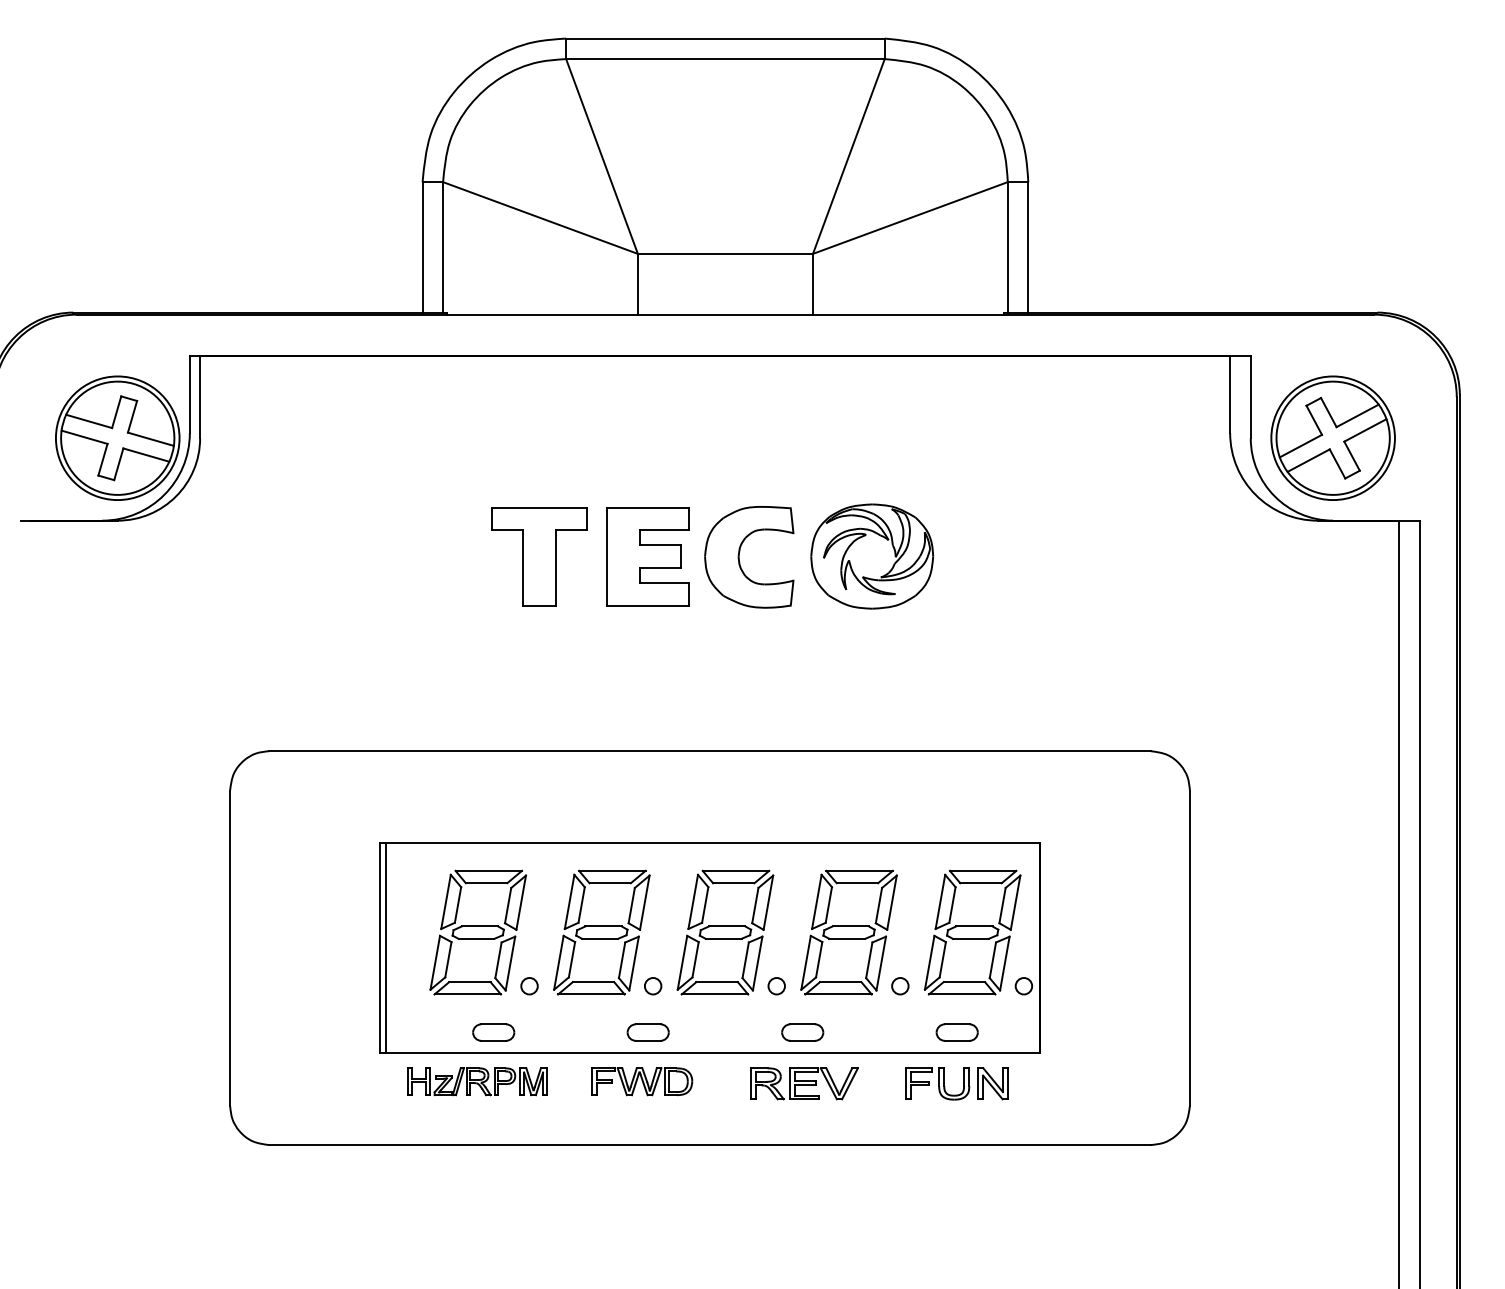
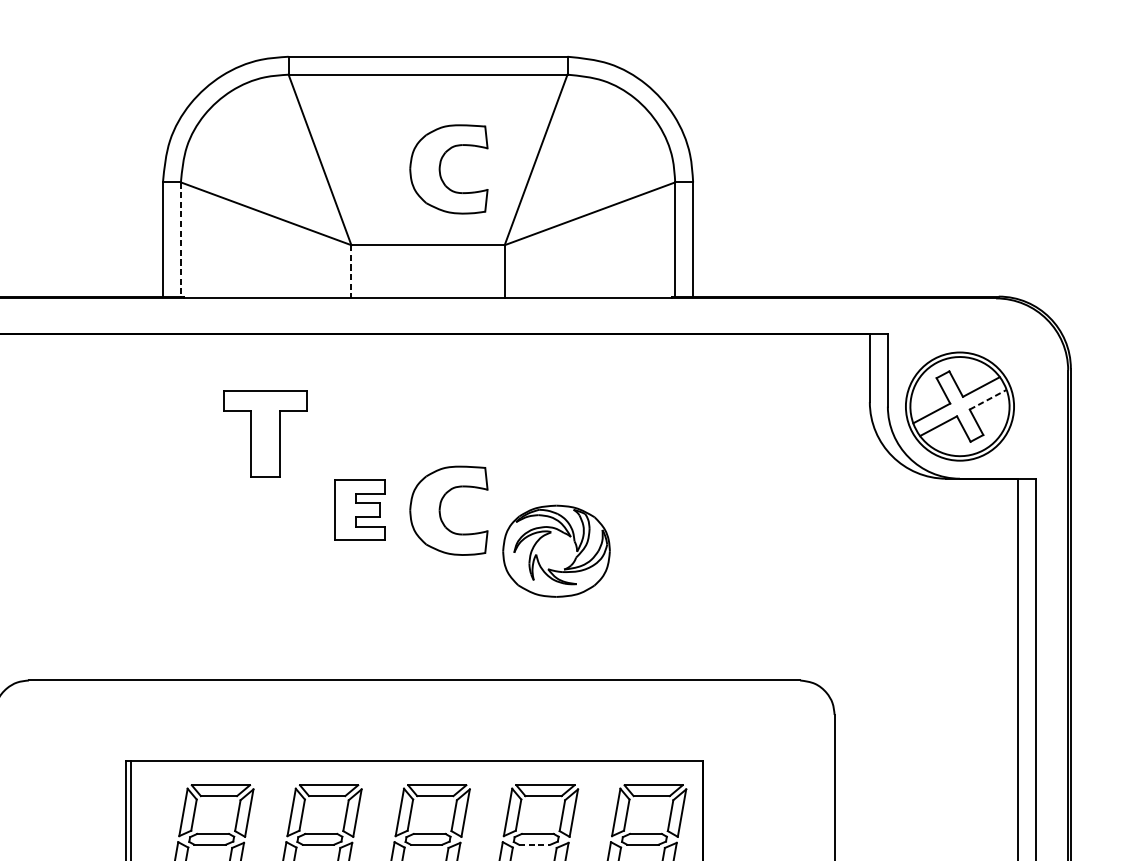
part: (739, 167) -> (440, 169), added
line: (443, 247) -> (181, 239), solid -> dashed
line: (637, 284) -> (351, 272), solid -> dashed
line: (1365, 430) -> (988, 399), solid -> dashed
part: (539, 556) -> (265, 433), moved
part: (647, 556) -> (359, 510), size x0.7
part: (872, 556) -> (556, 551), moved
line: (847, 938) -> (534, 844), solid -> dashed

